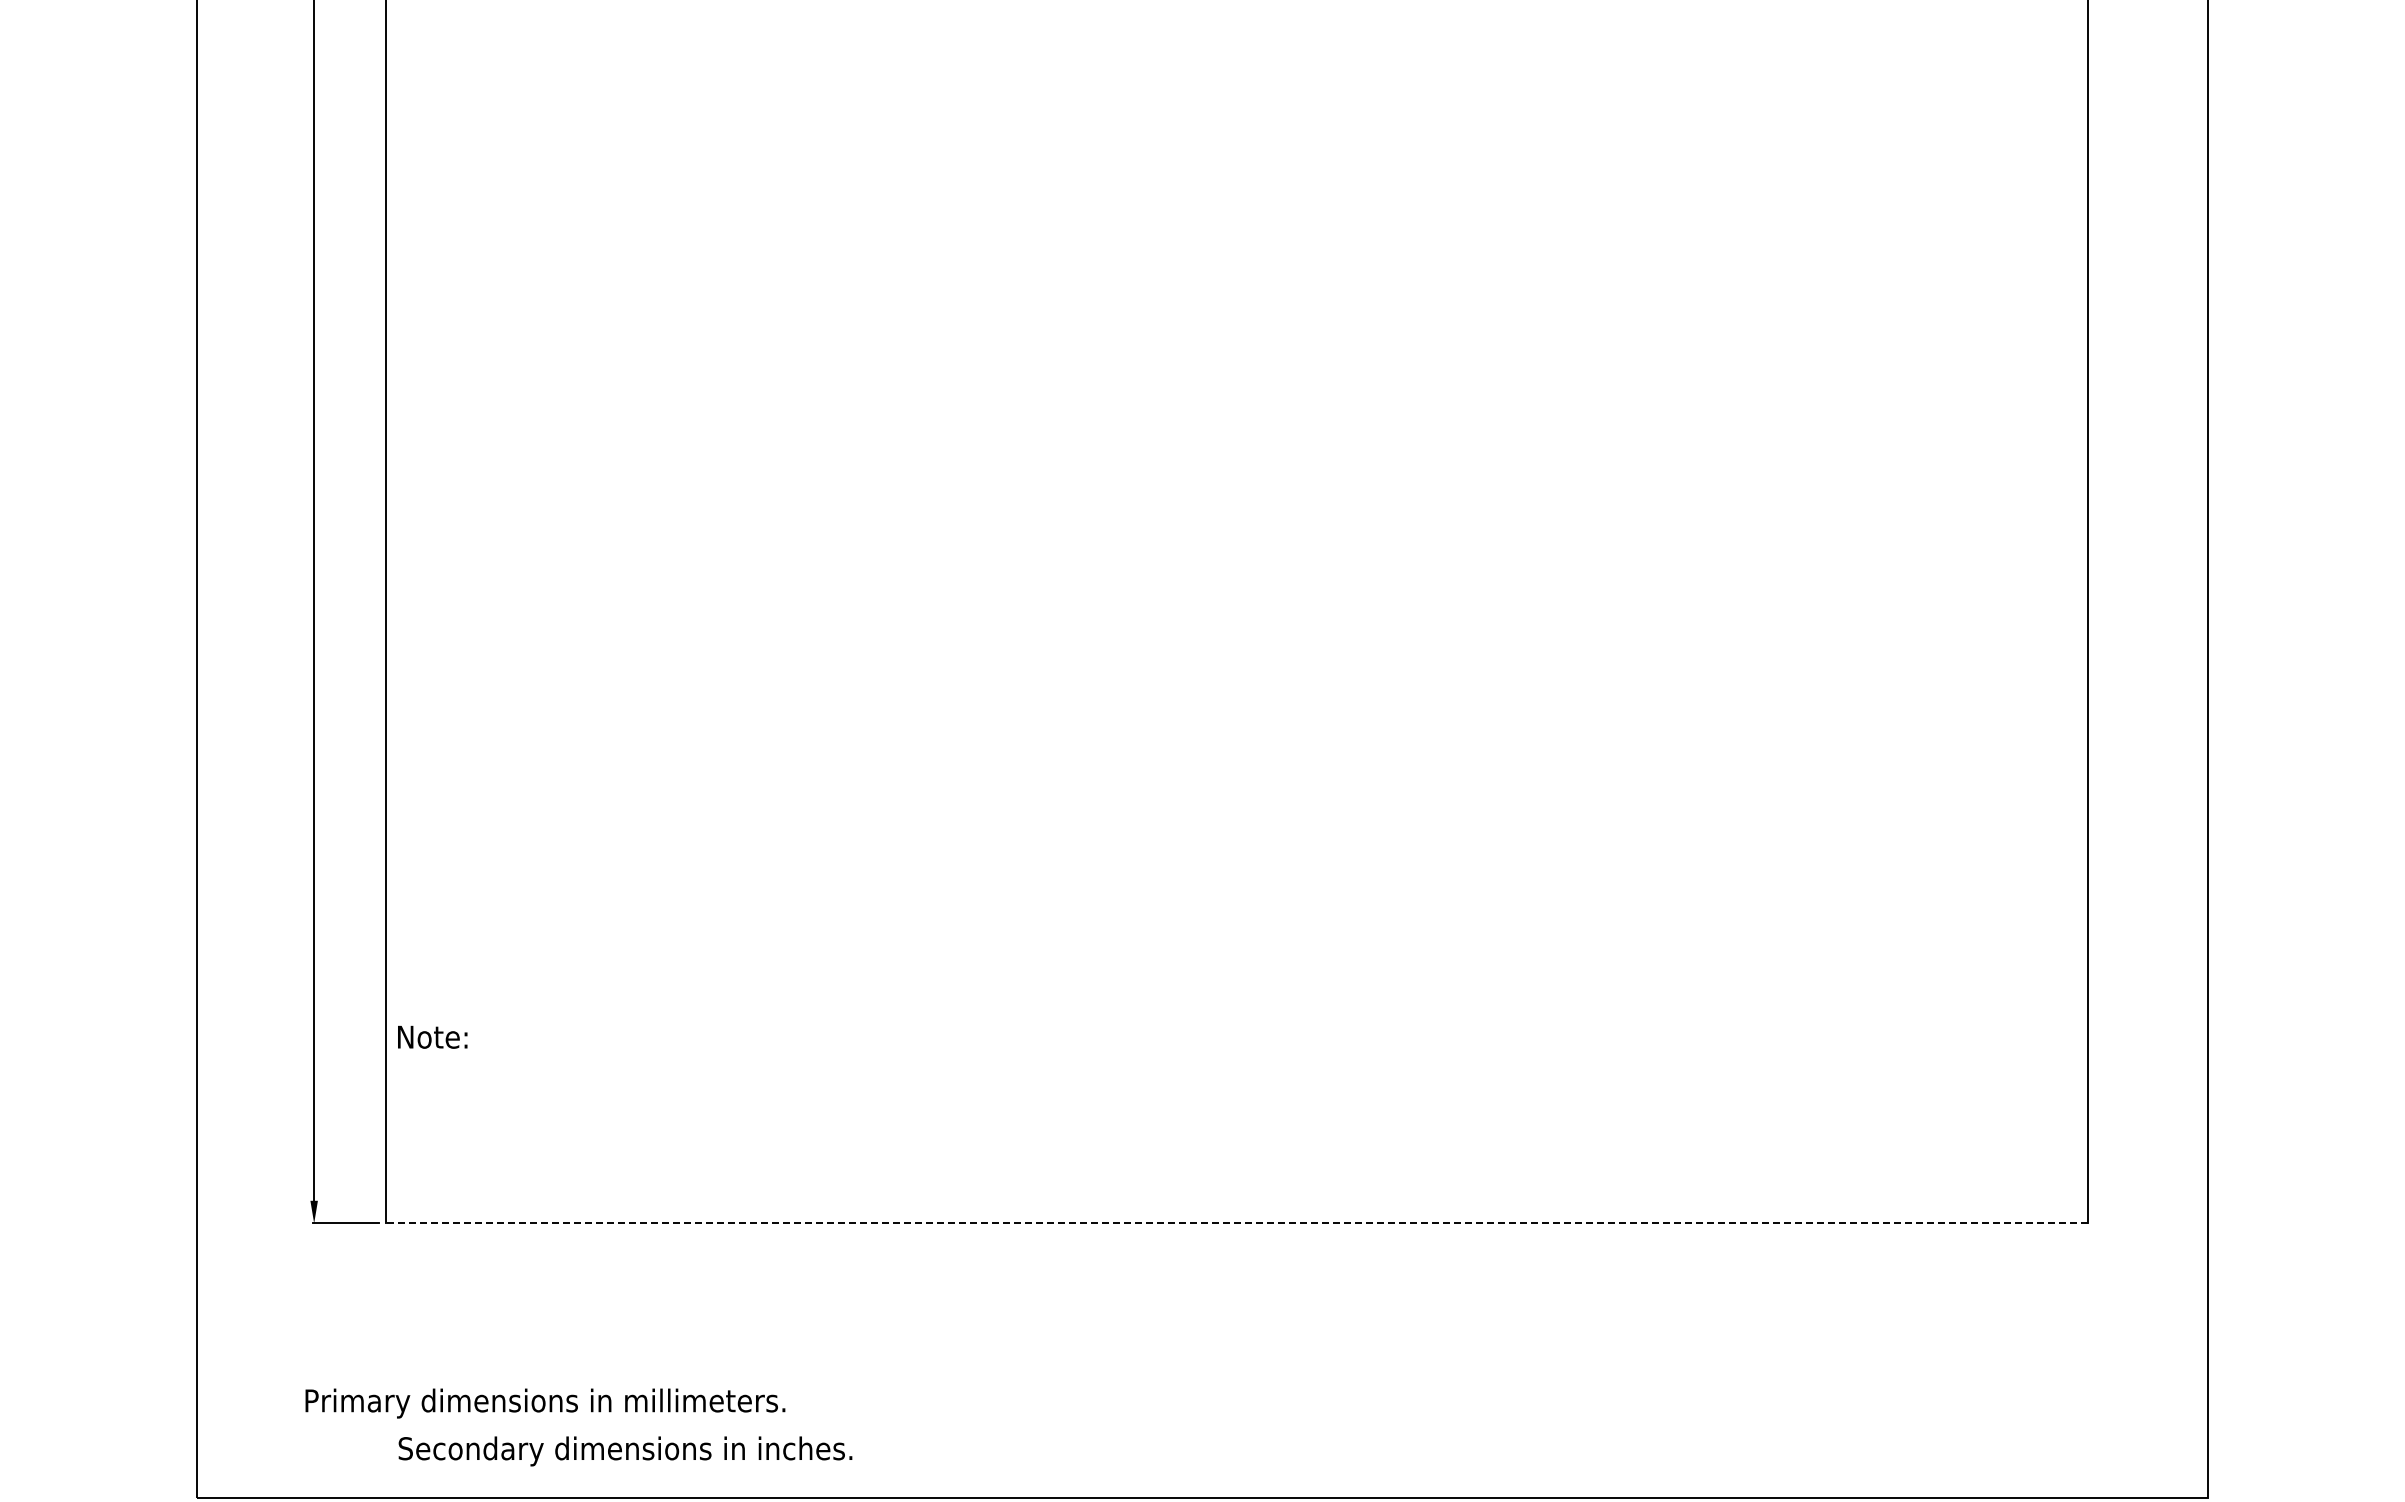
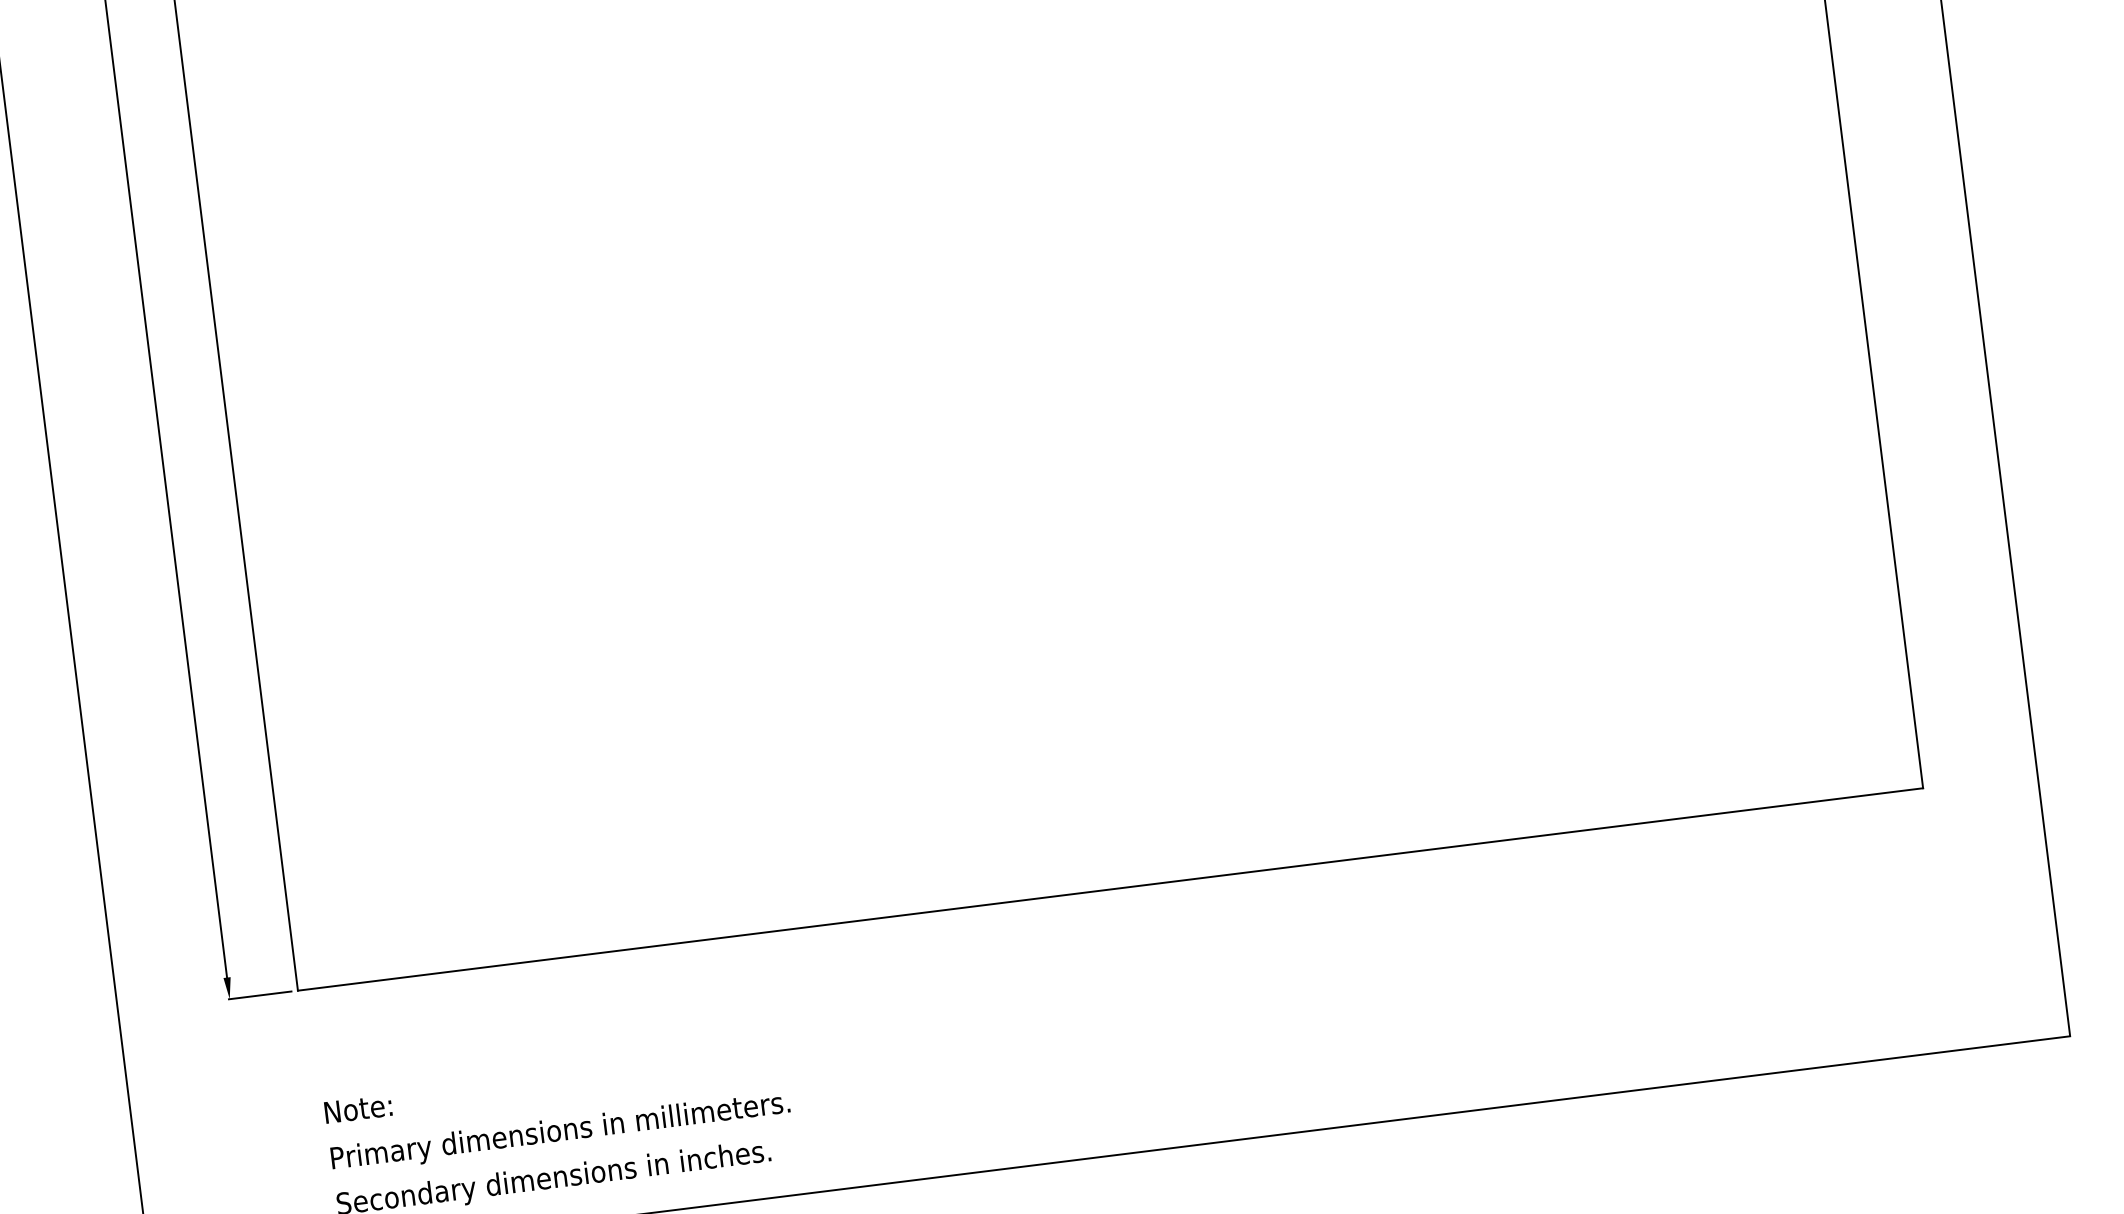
text: (432, 1036) -> (358, 1108), moved
line: (1236, 1223) -> (1110, 889), dashed -> solid
text: (545, 1403) -> (560, 1132), moved

